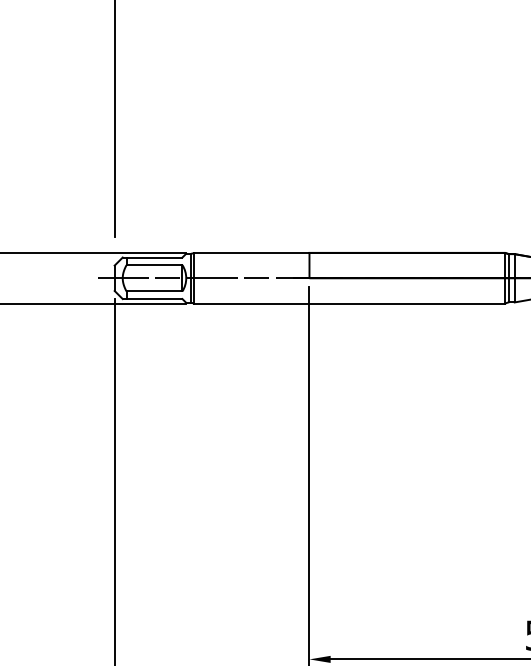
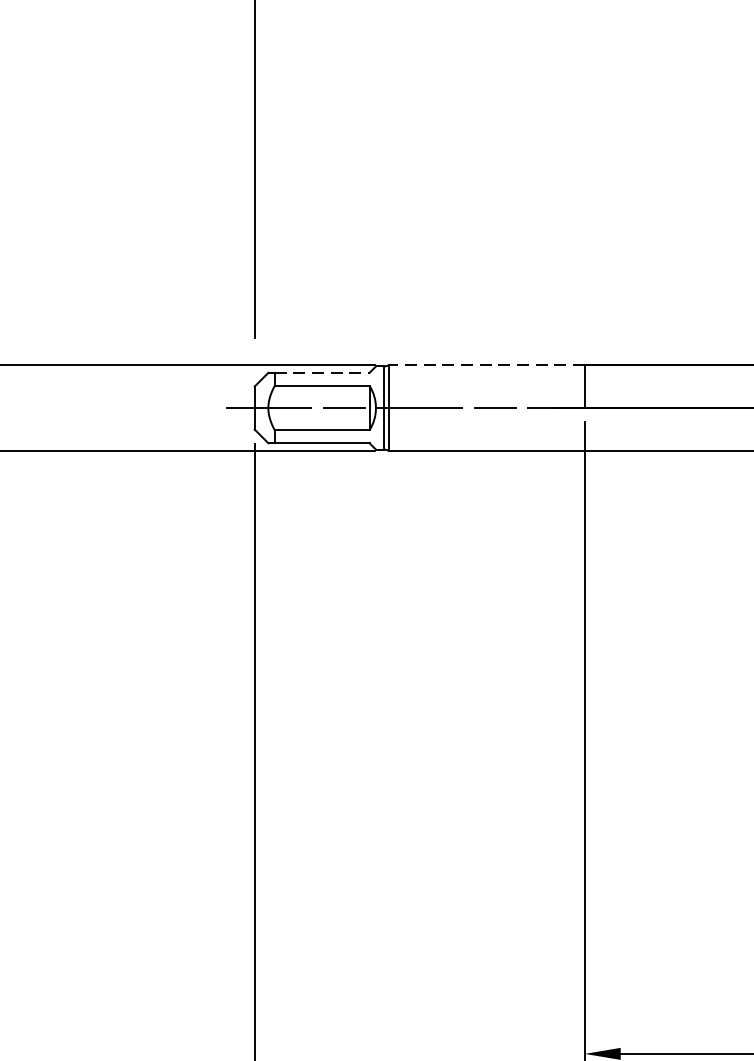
line: (251, 252) -> (486, 364), solid -> dashed
line: (154, 257) -> (322, 372), solid -> dashed

